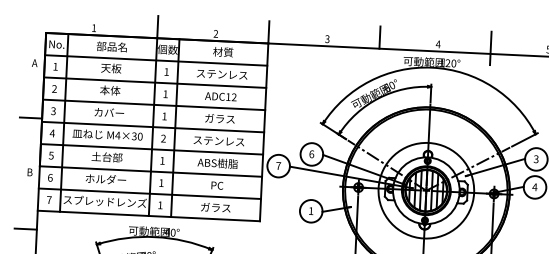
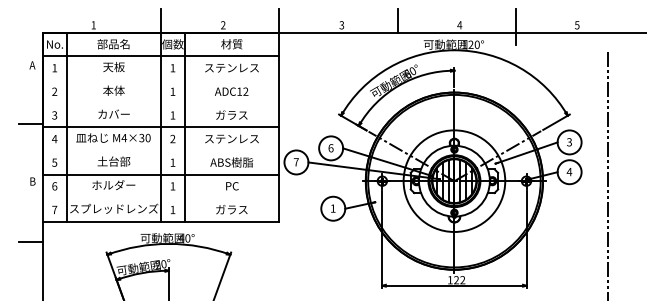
line: (155, 83) -> (161, 80), removed
line: (154, 104) -> (161, 103), removed
line: (152, 148) -> (161, 150), removed
line: (150, 194) -> (161, 198), removed

